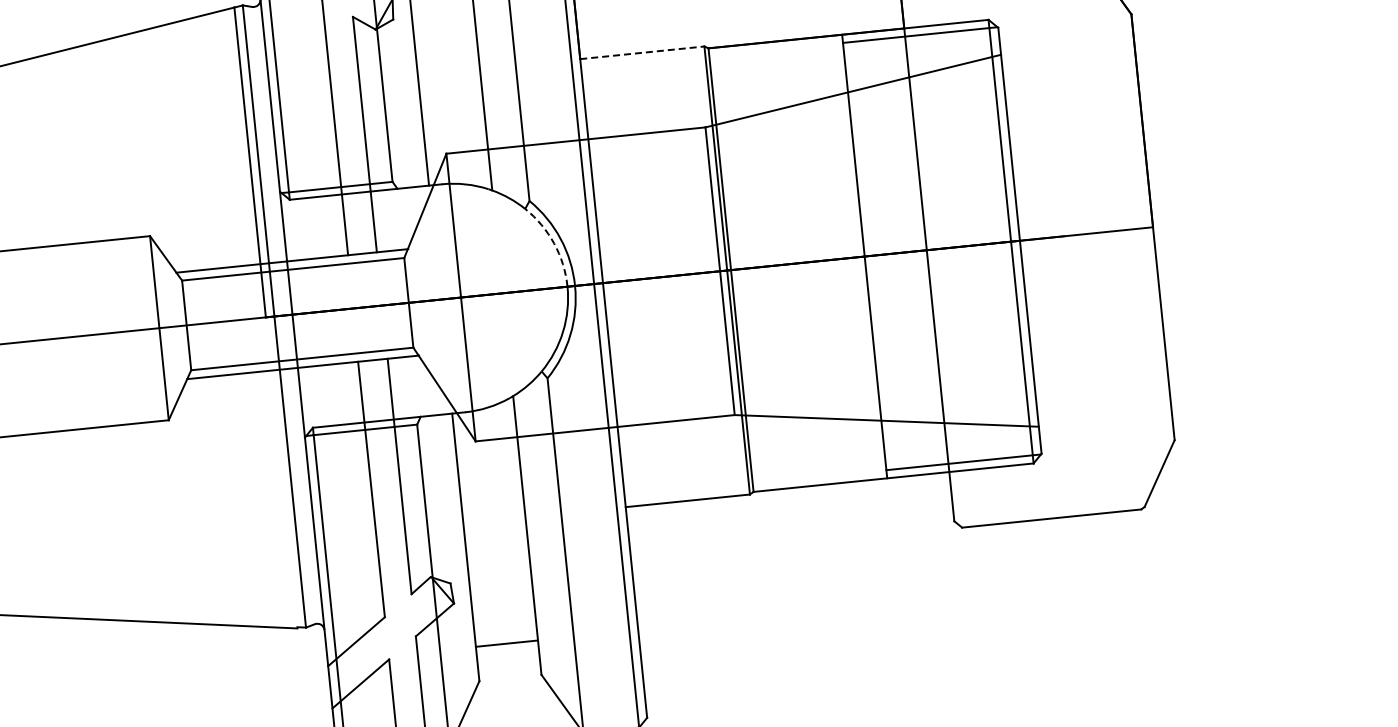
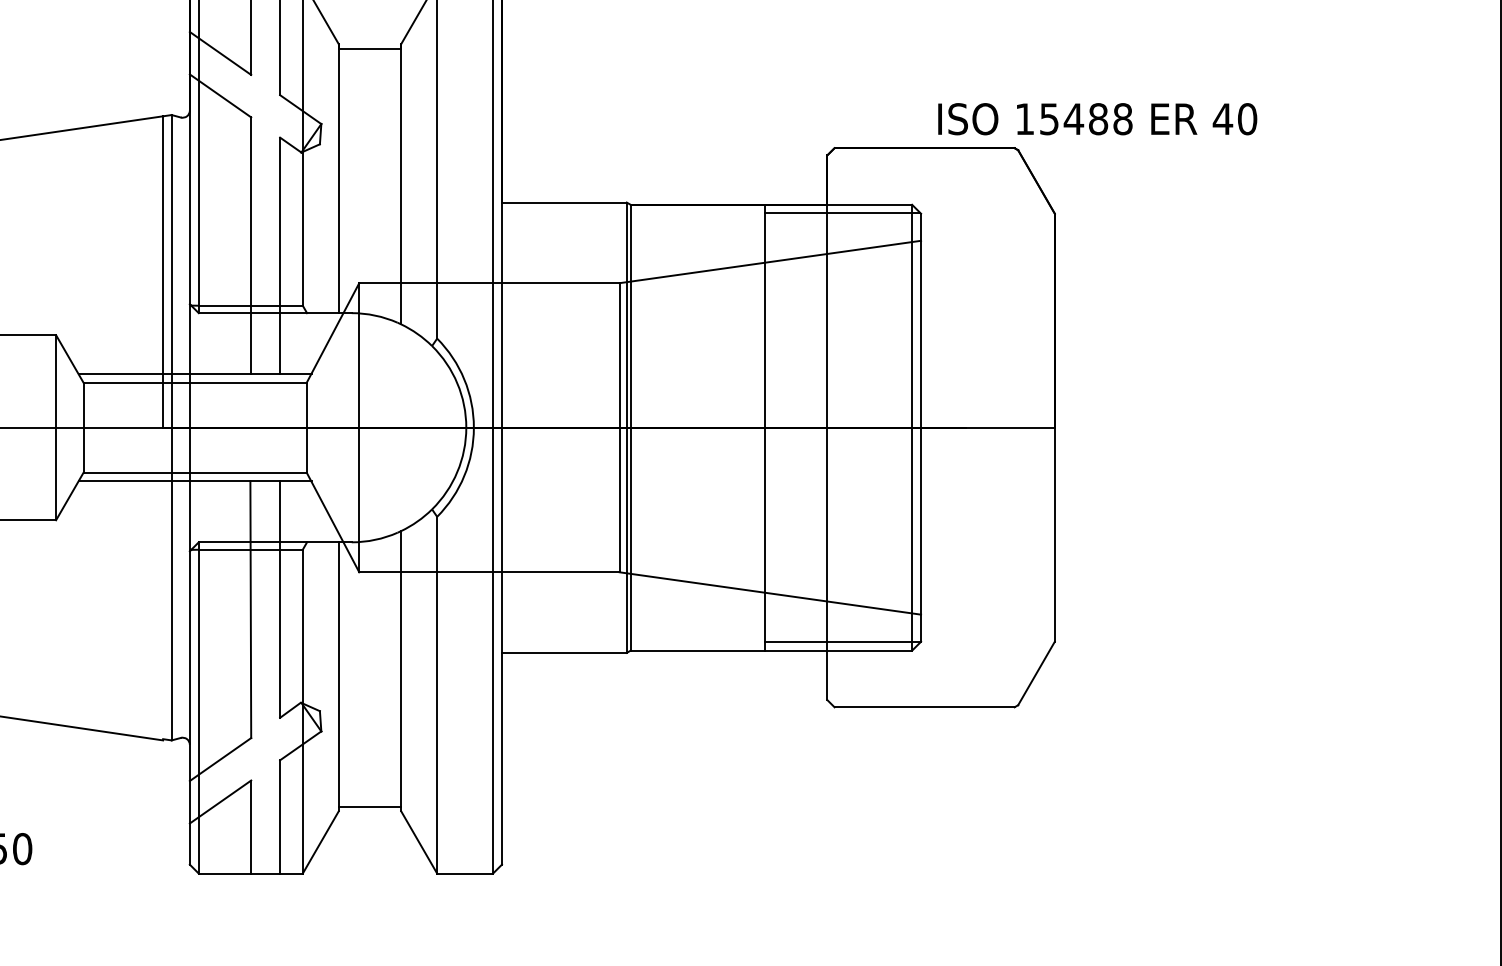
line: (642, 52) -> (564, 202), dashed -> solid
arc: (554, 243) -> (457, 383), dashed -> solid
line: (506, 643) -> (369, 806), moved

